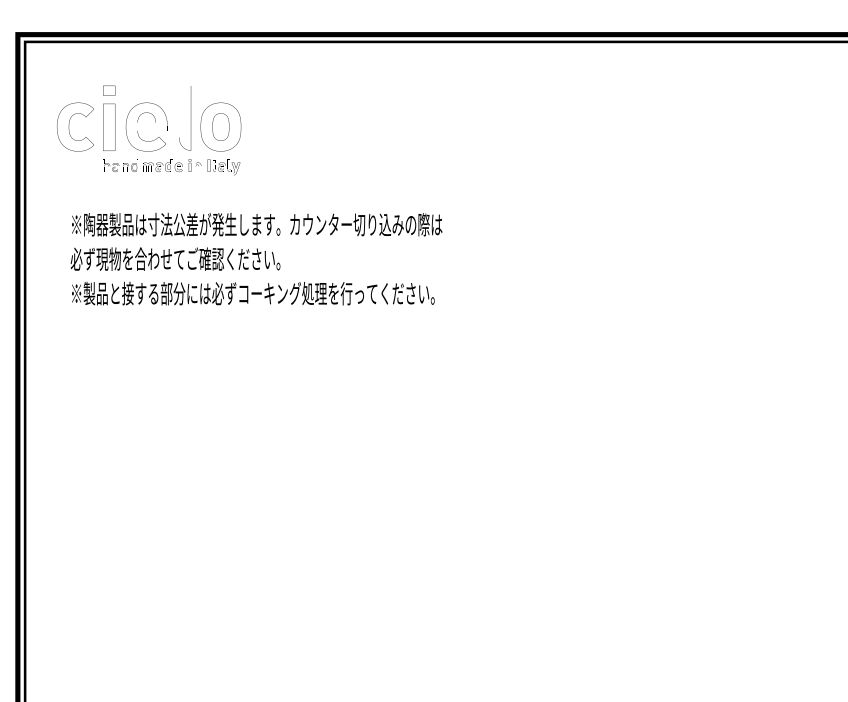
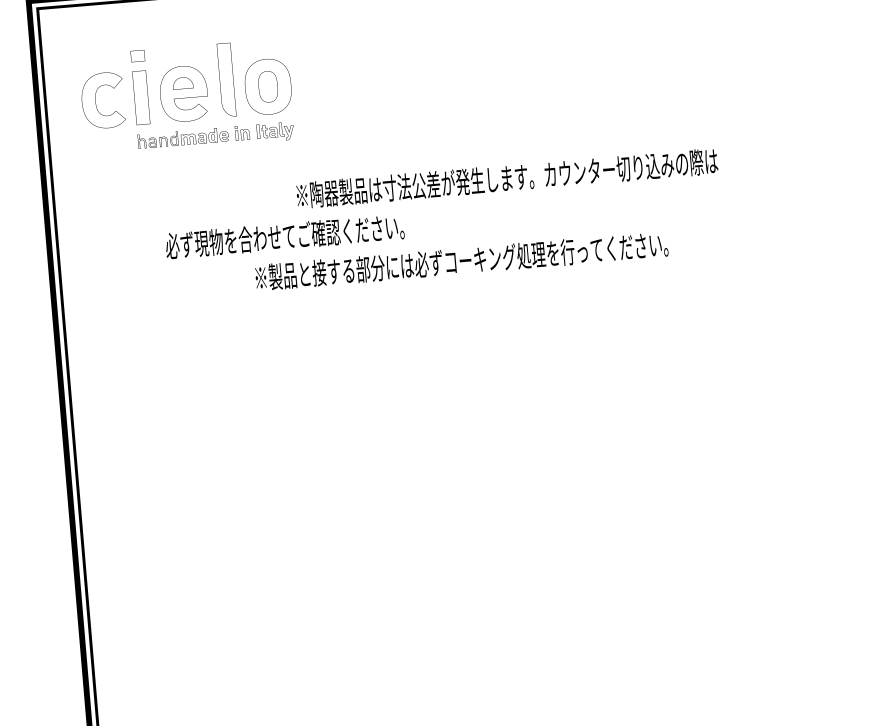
text: (257, 224) -> (507, 178), moved
text: (175, 258) -> (284, 235), moved
text: (253, 293) -> (461, 260), moved

